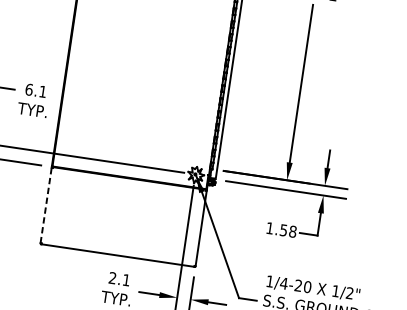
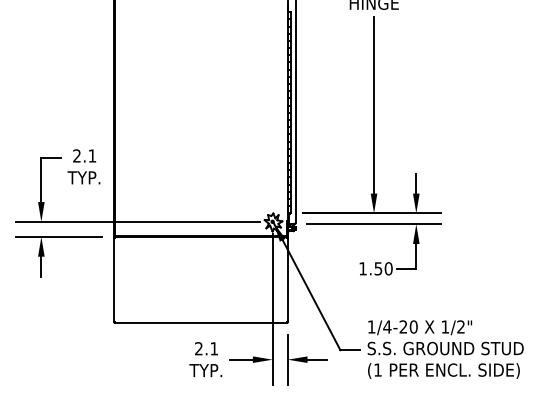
text: (29, 89) -> (77, 155), 6.1 -> 2.1
line: (46, 205) -> (114, 279), dashed -> solid
text: (292, 231) -> (388, 268), 1.58 -> 1.50

